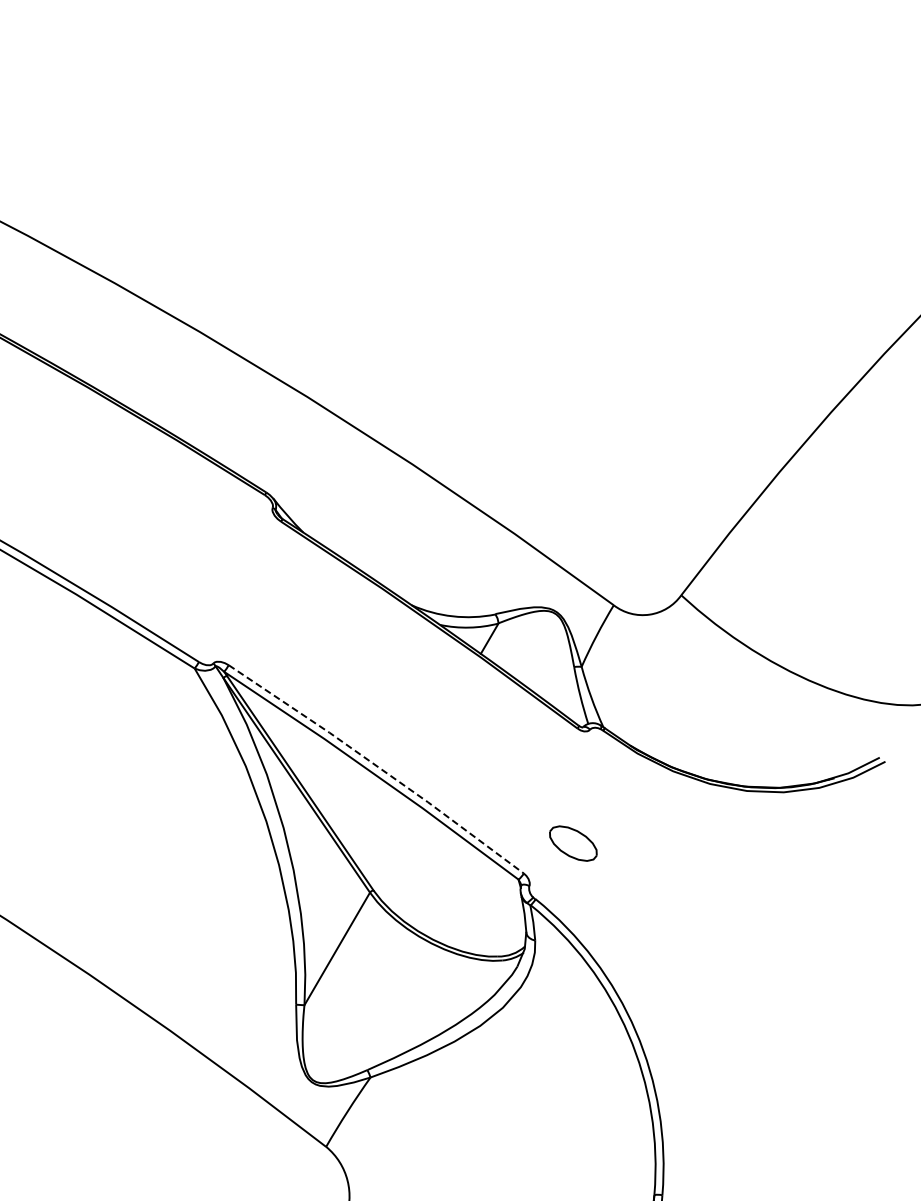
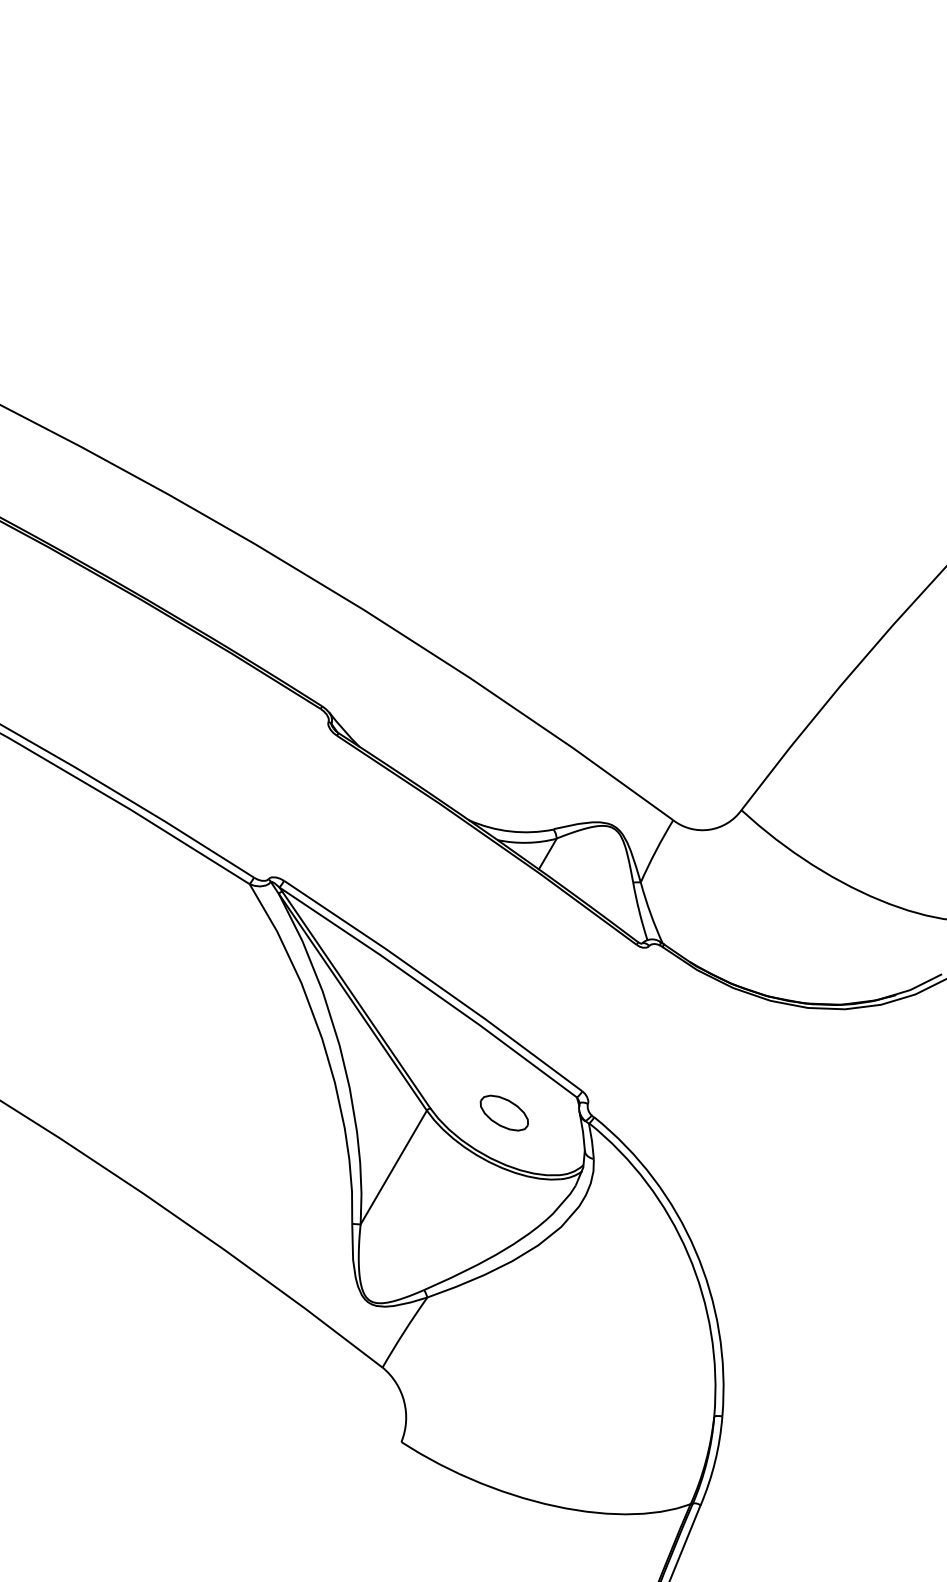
line: (377, 766) -> (434, 983), dashed -> solid
part: (572, 843) -> (503, 1112), moved

